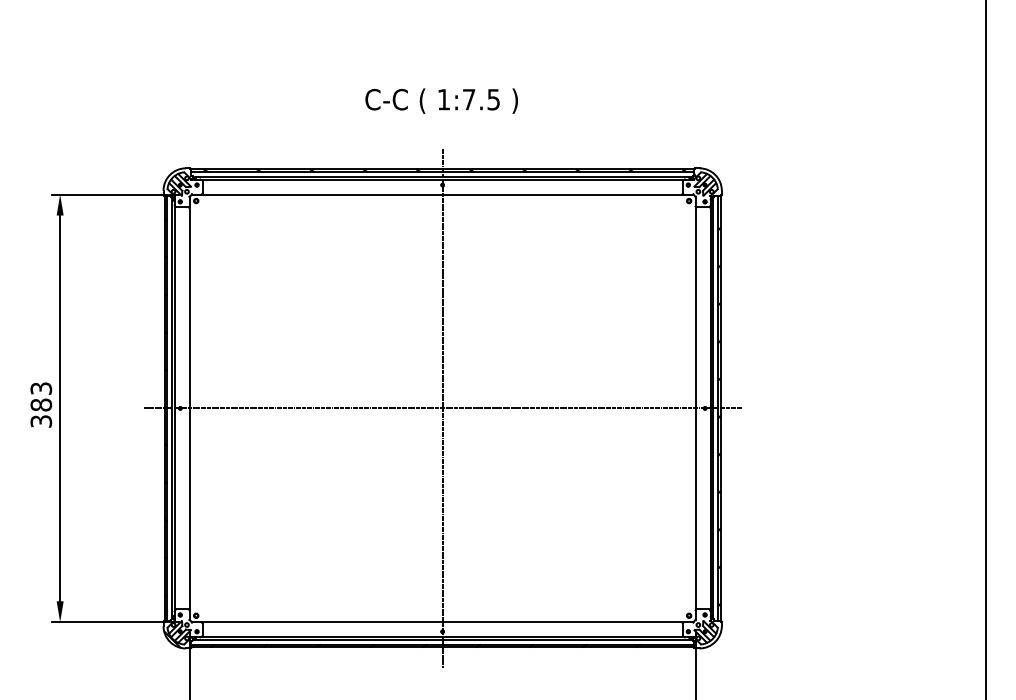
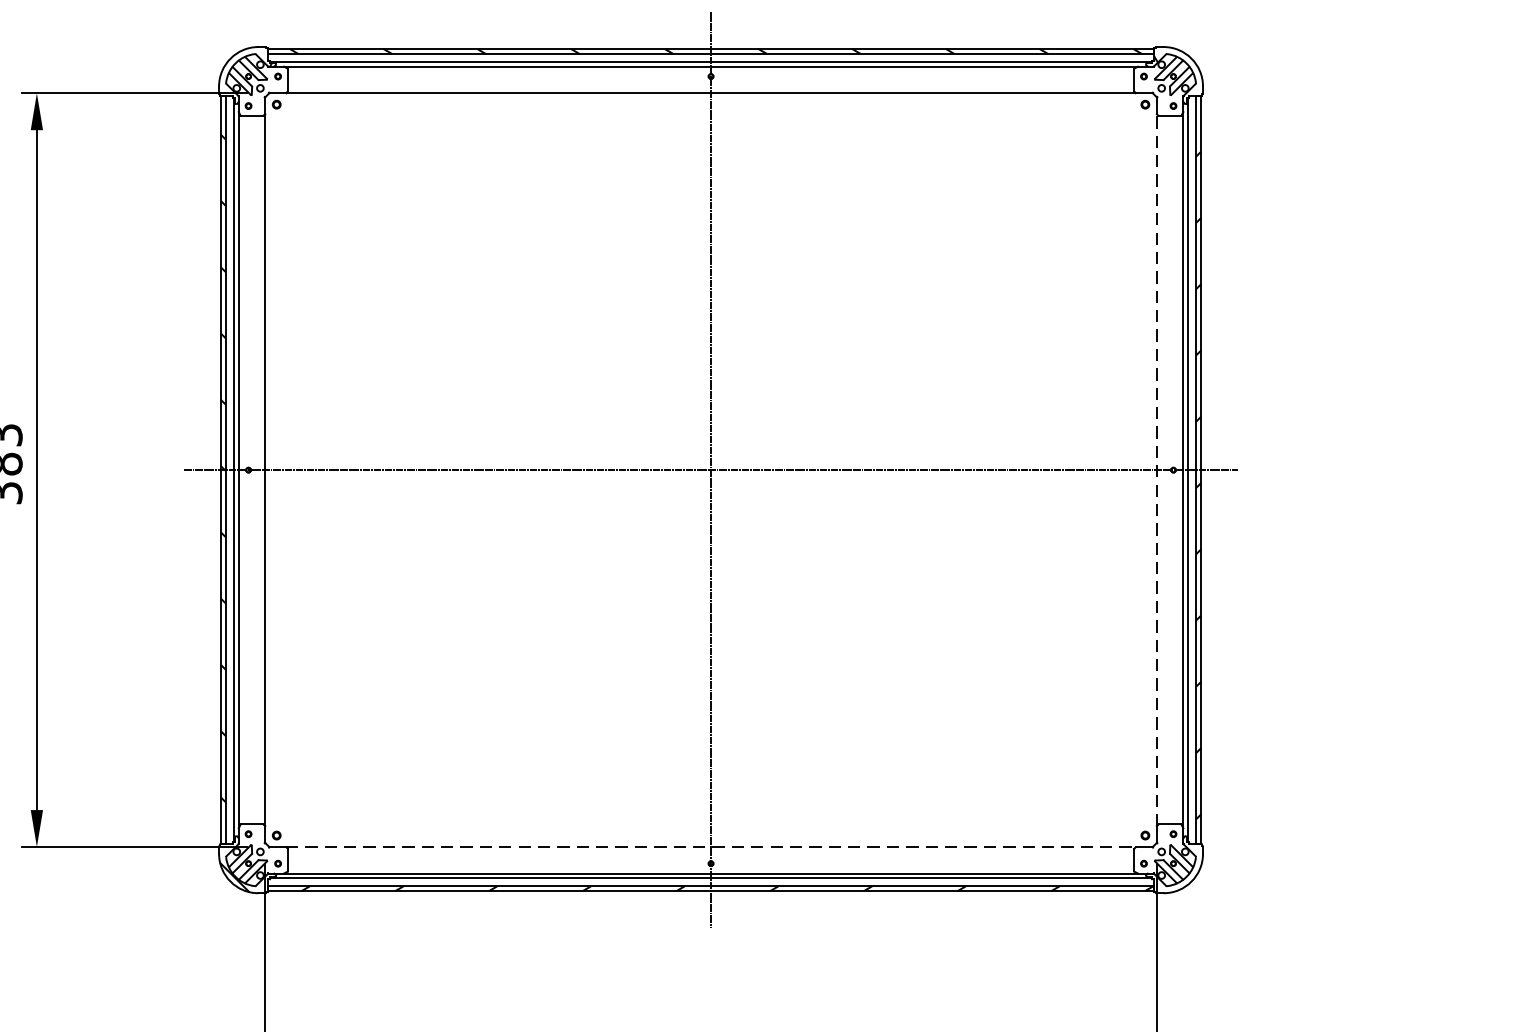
line: (695, 407) -> (1156, 468), solid -> dashed
line: (443, 622) -> (712, 847), solid -> dashed

